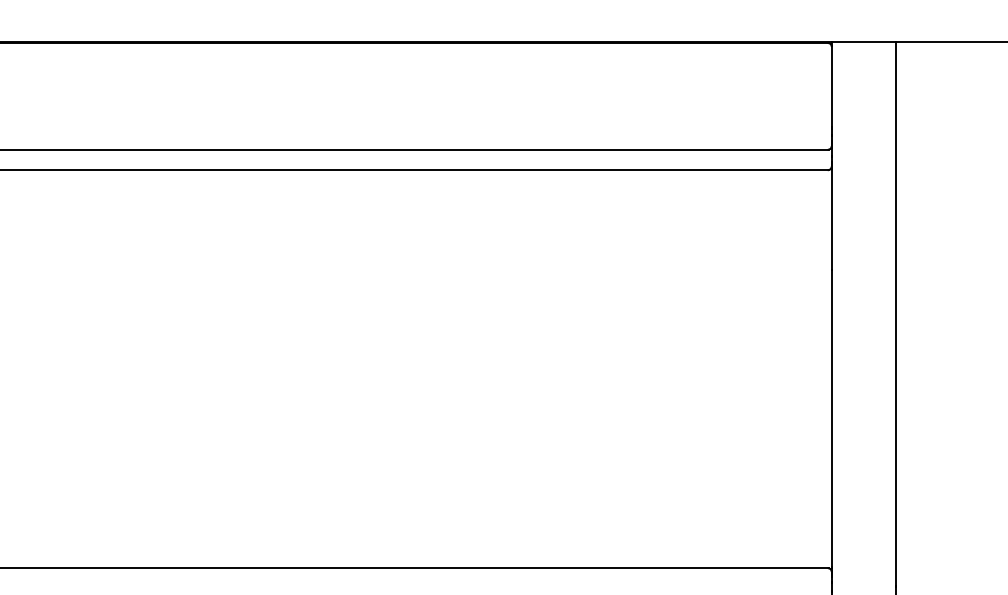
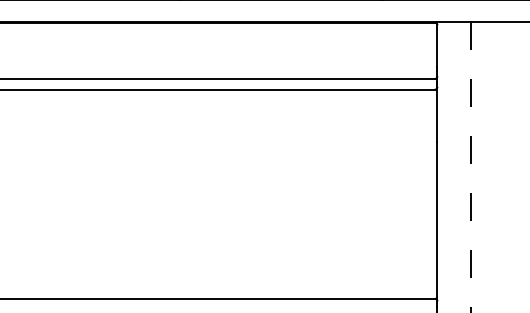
line: (894, 314) -> (470, 165), solid -> dashed

